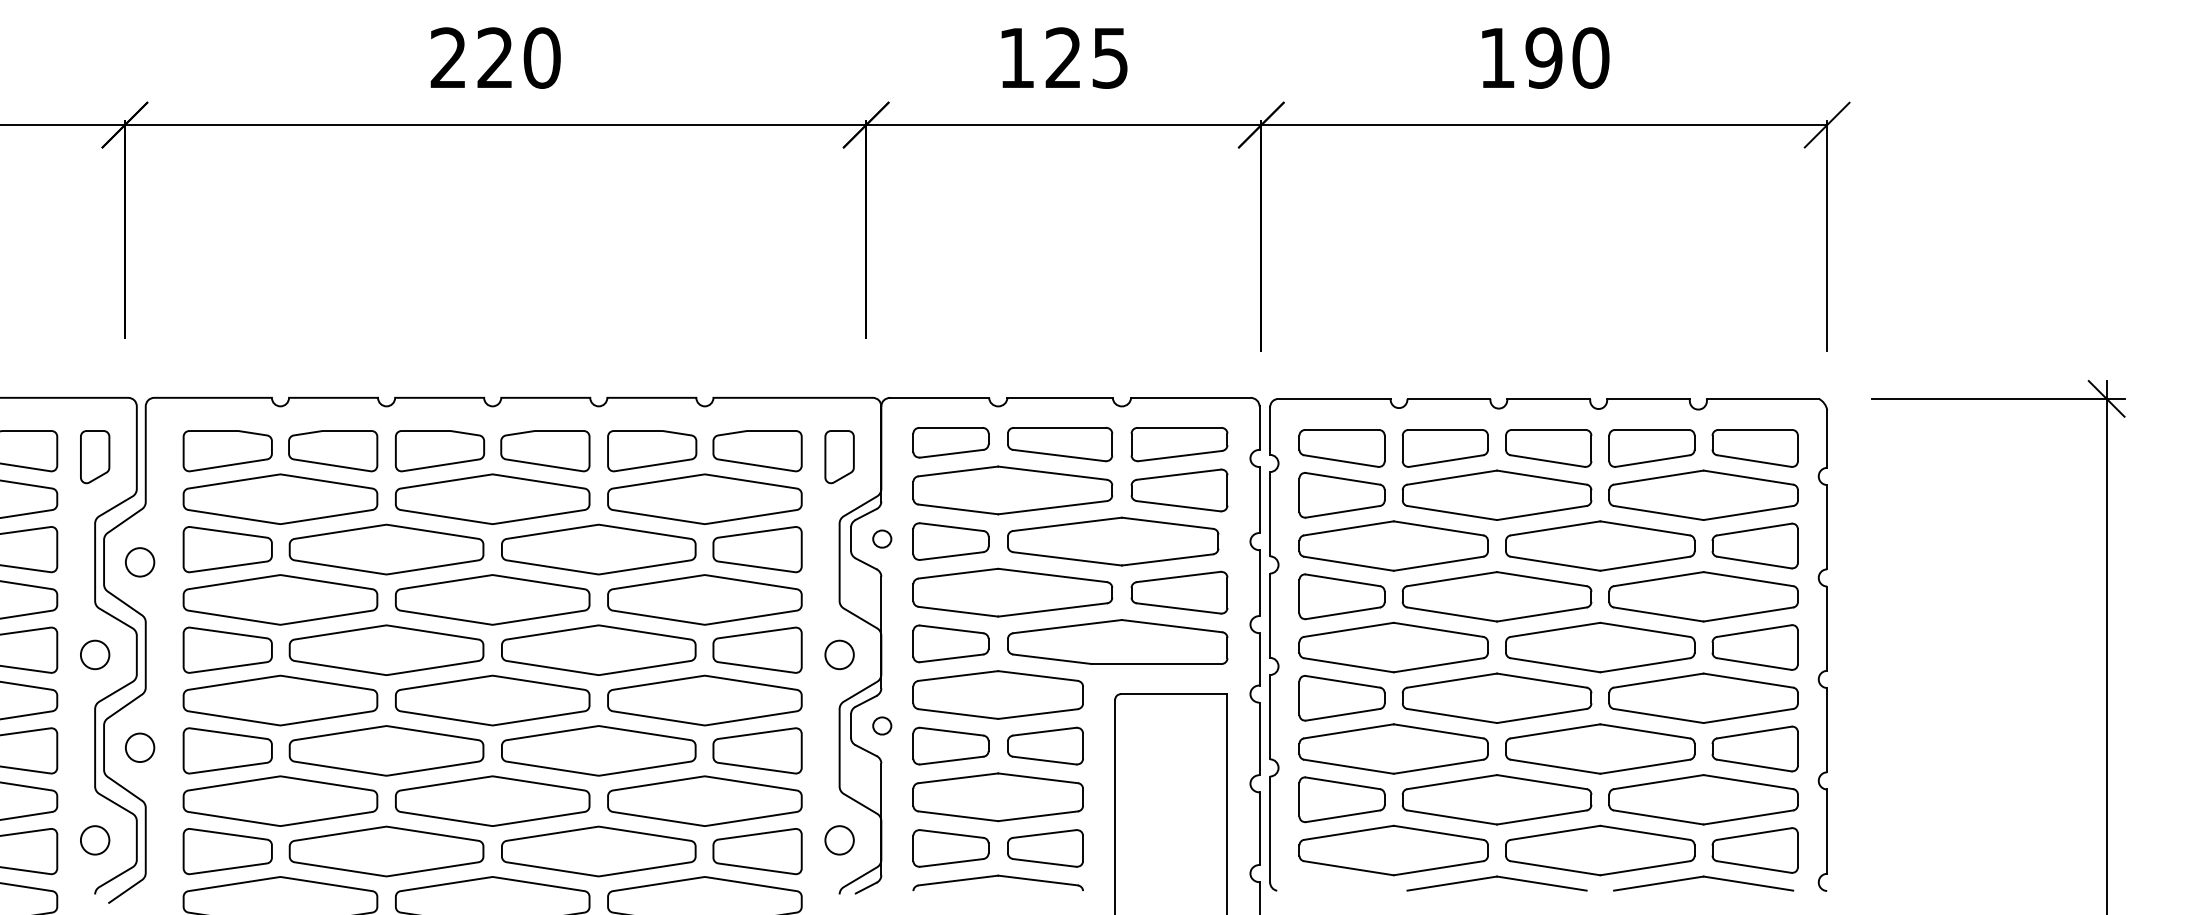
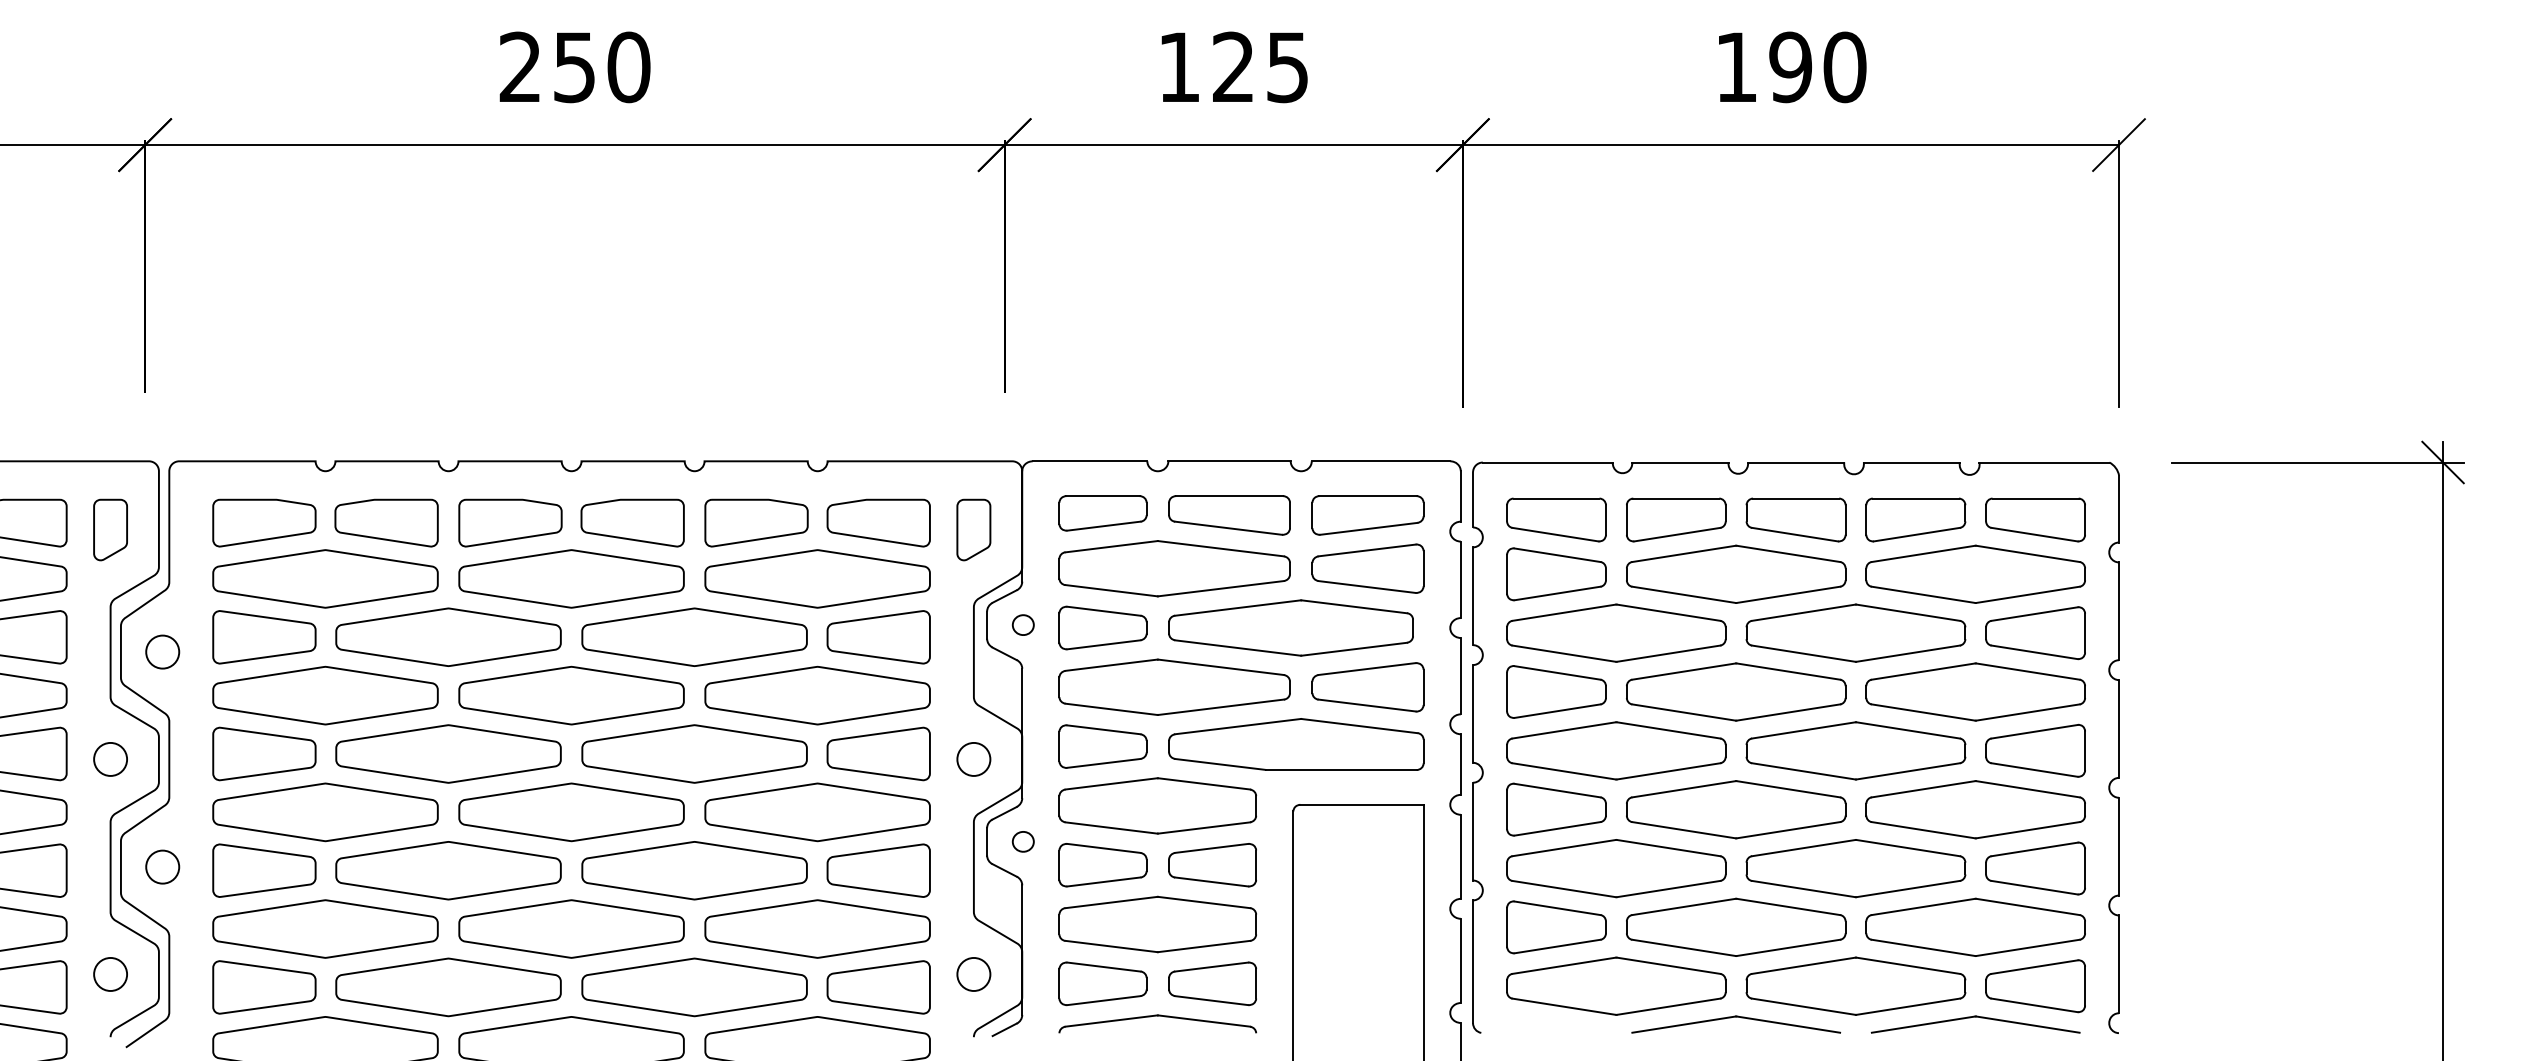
text: (495, 58) -> (574, 67), 220 -> 250

